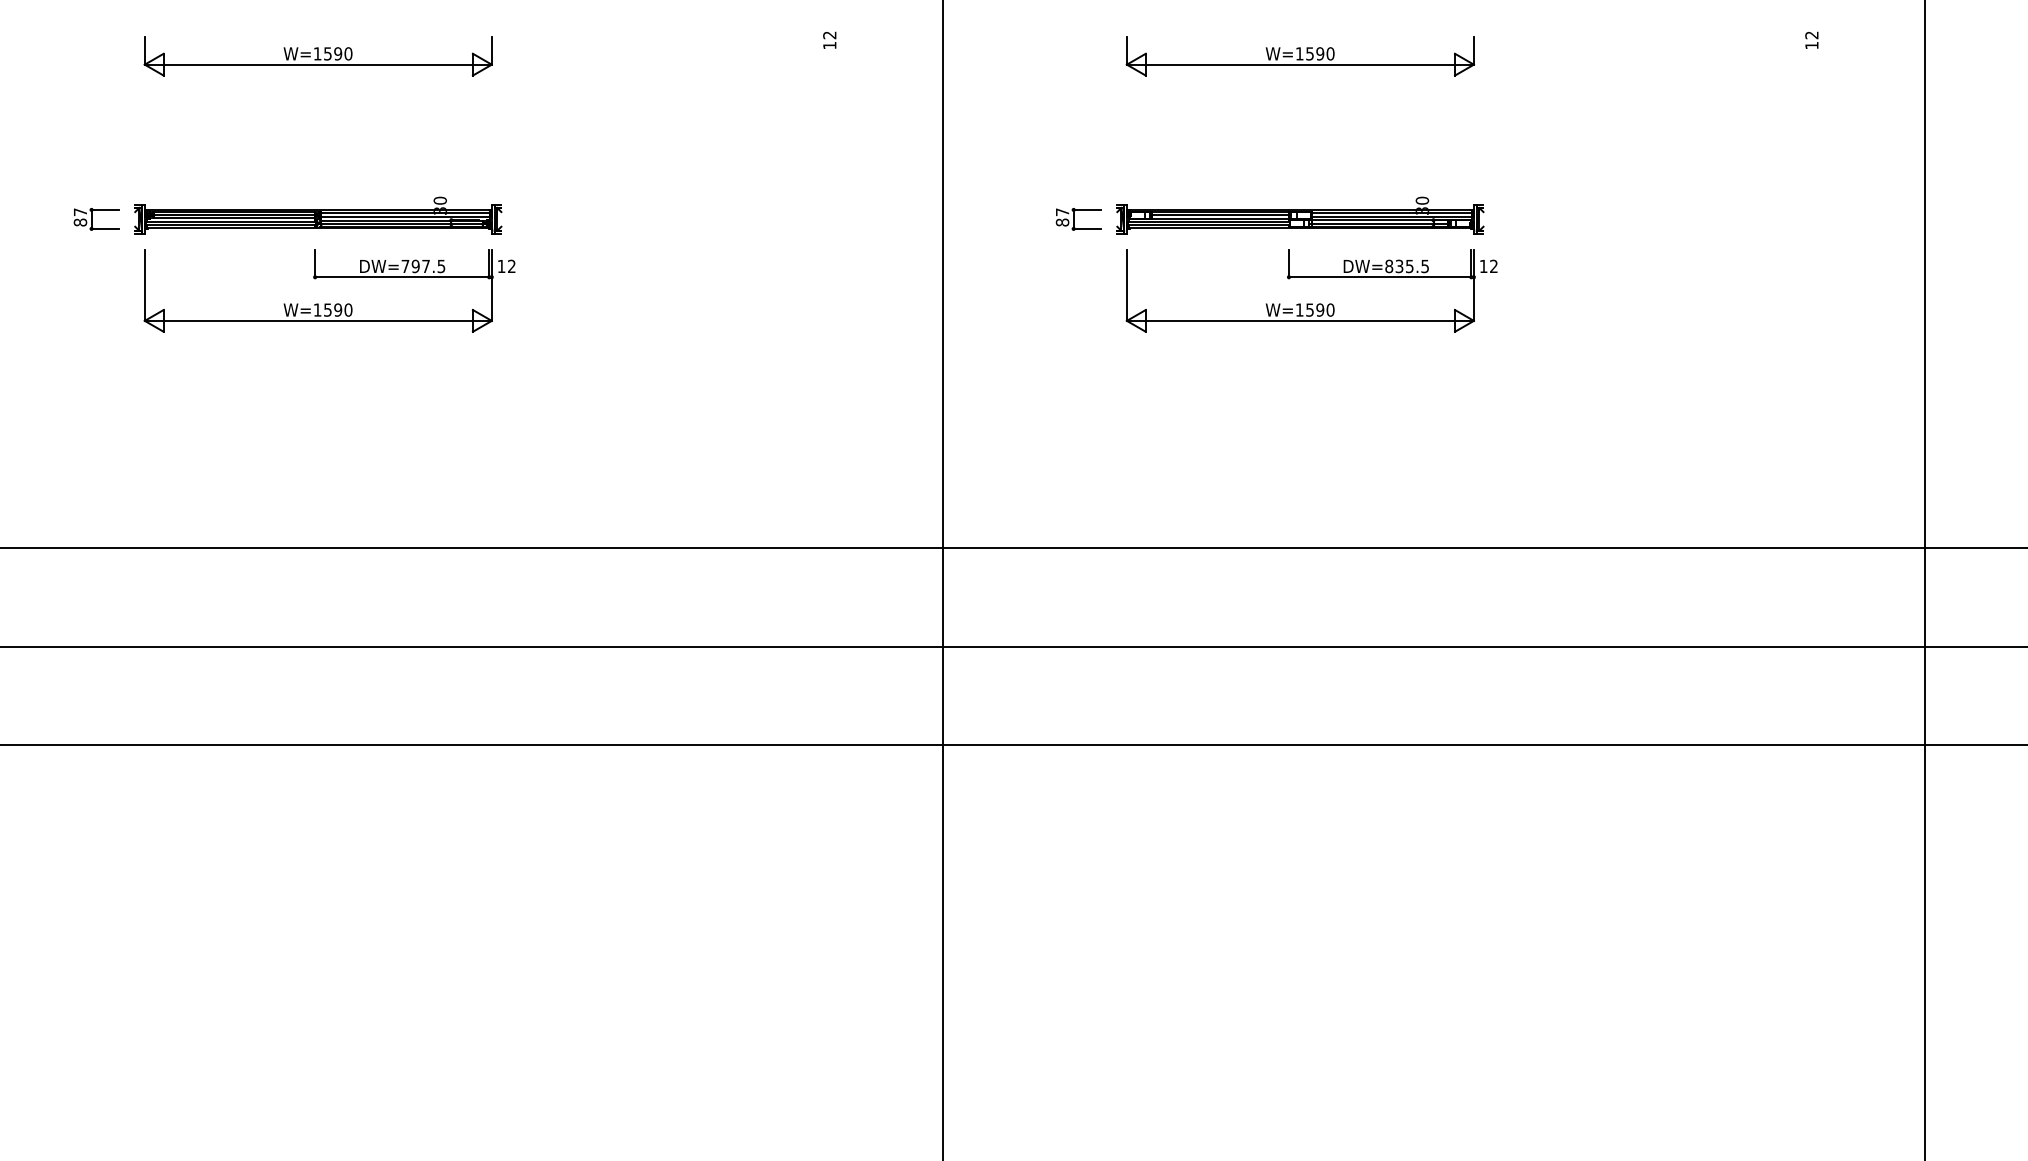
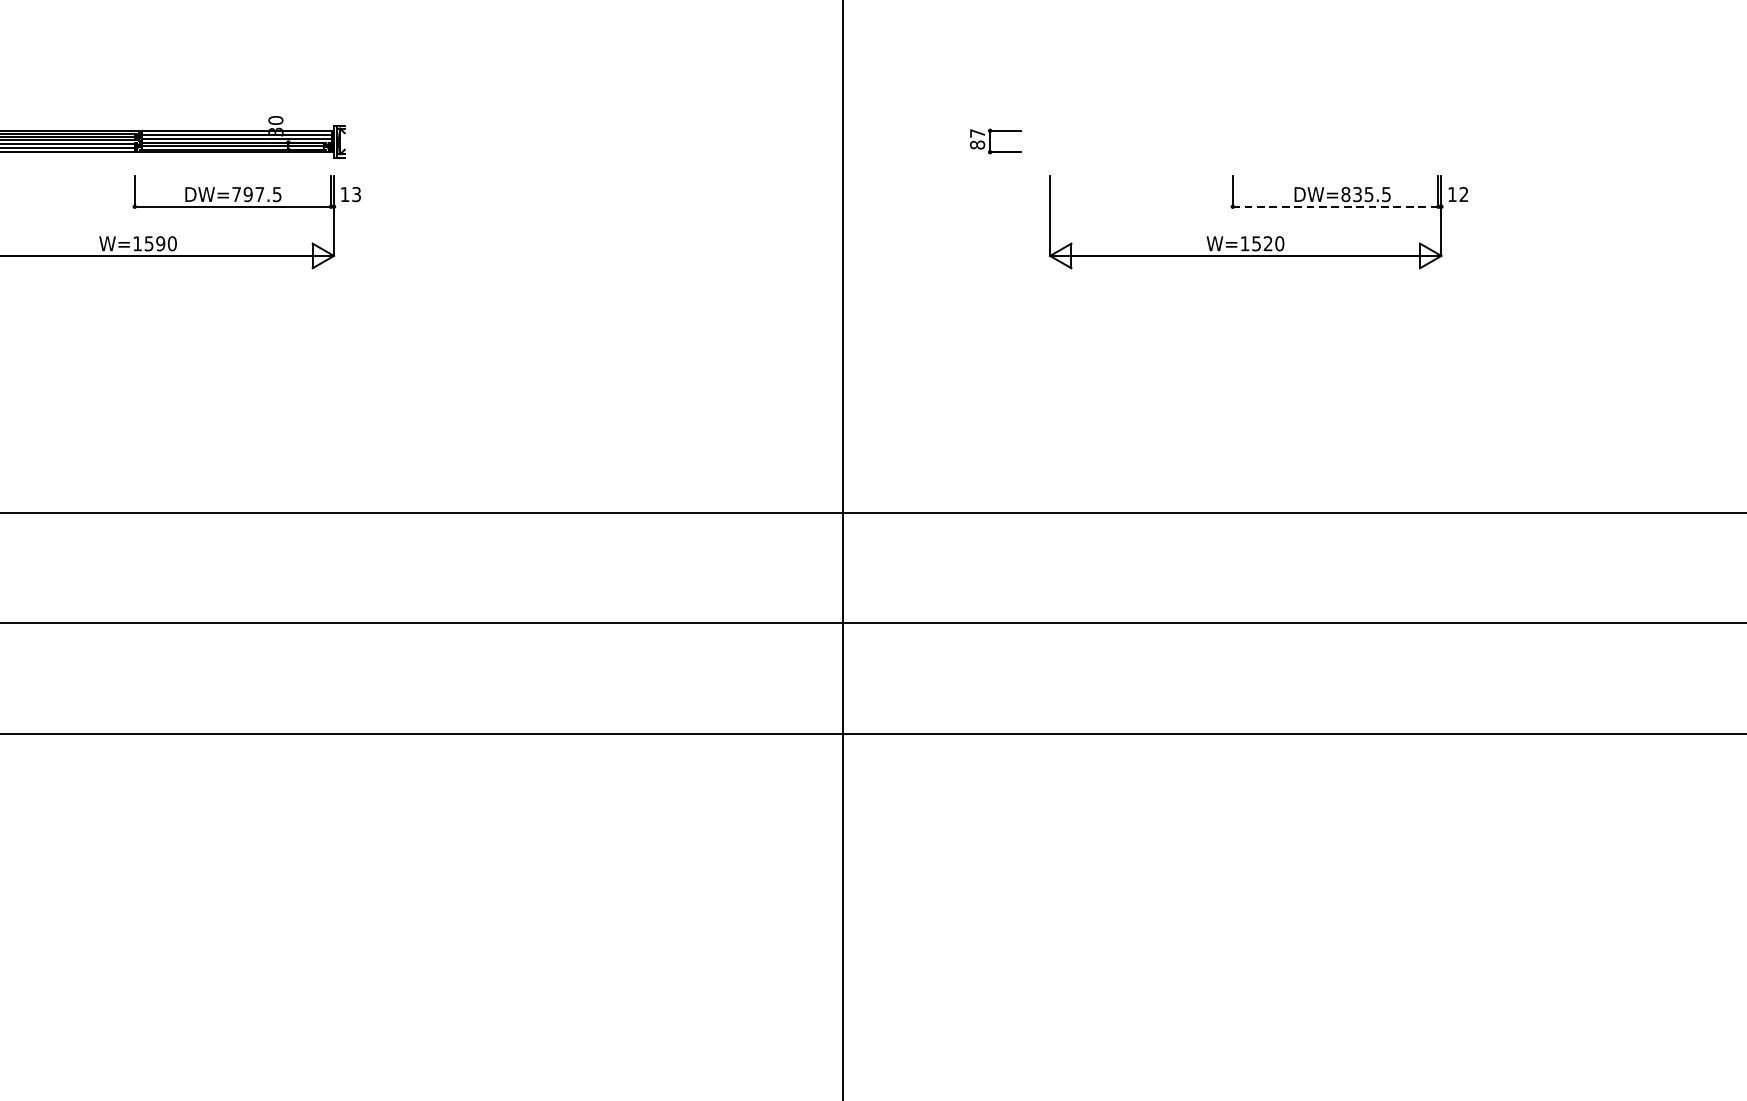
part: (1300, 215) -> (1245, 137), removed
text: (511, 266) -> (356, 194), 12 -> 13
line: (1379, 277) -> (1334, 207), solid -> dashed
text: (1320, 309) -> (1268, 243), W=1590 -> W=1520

